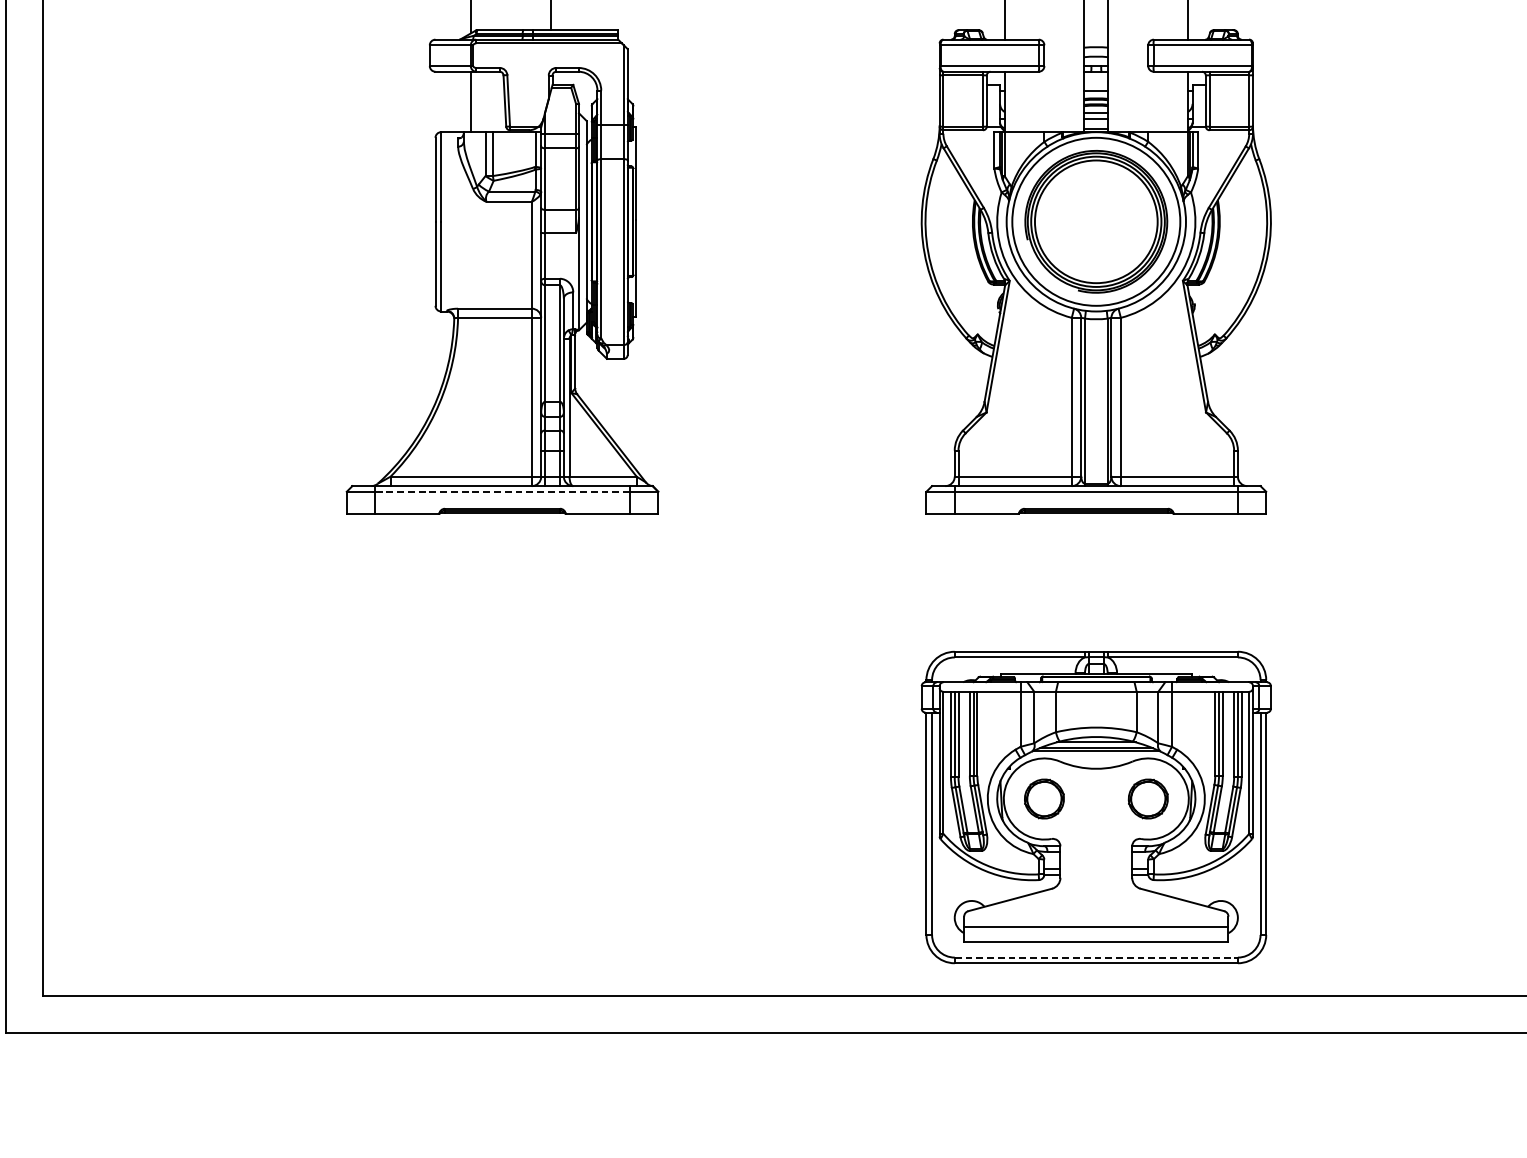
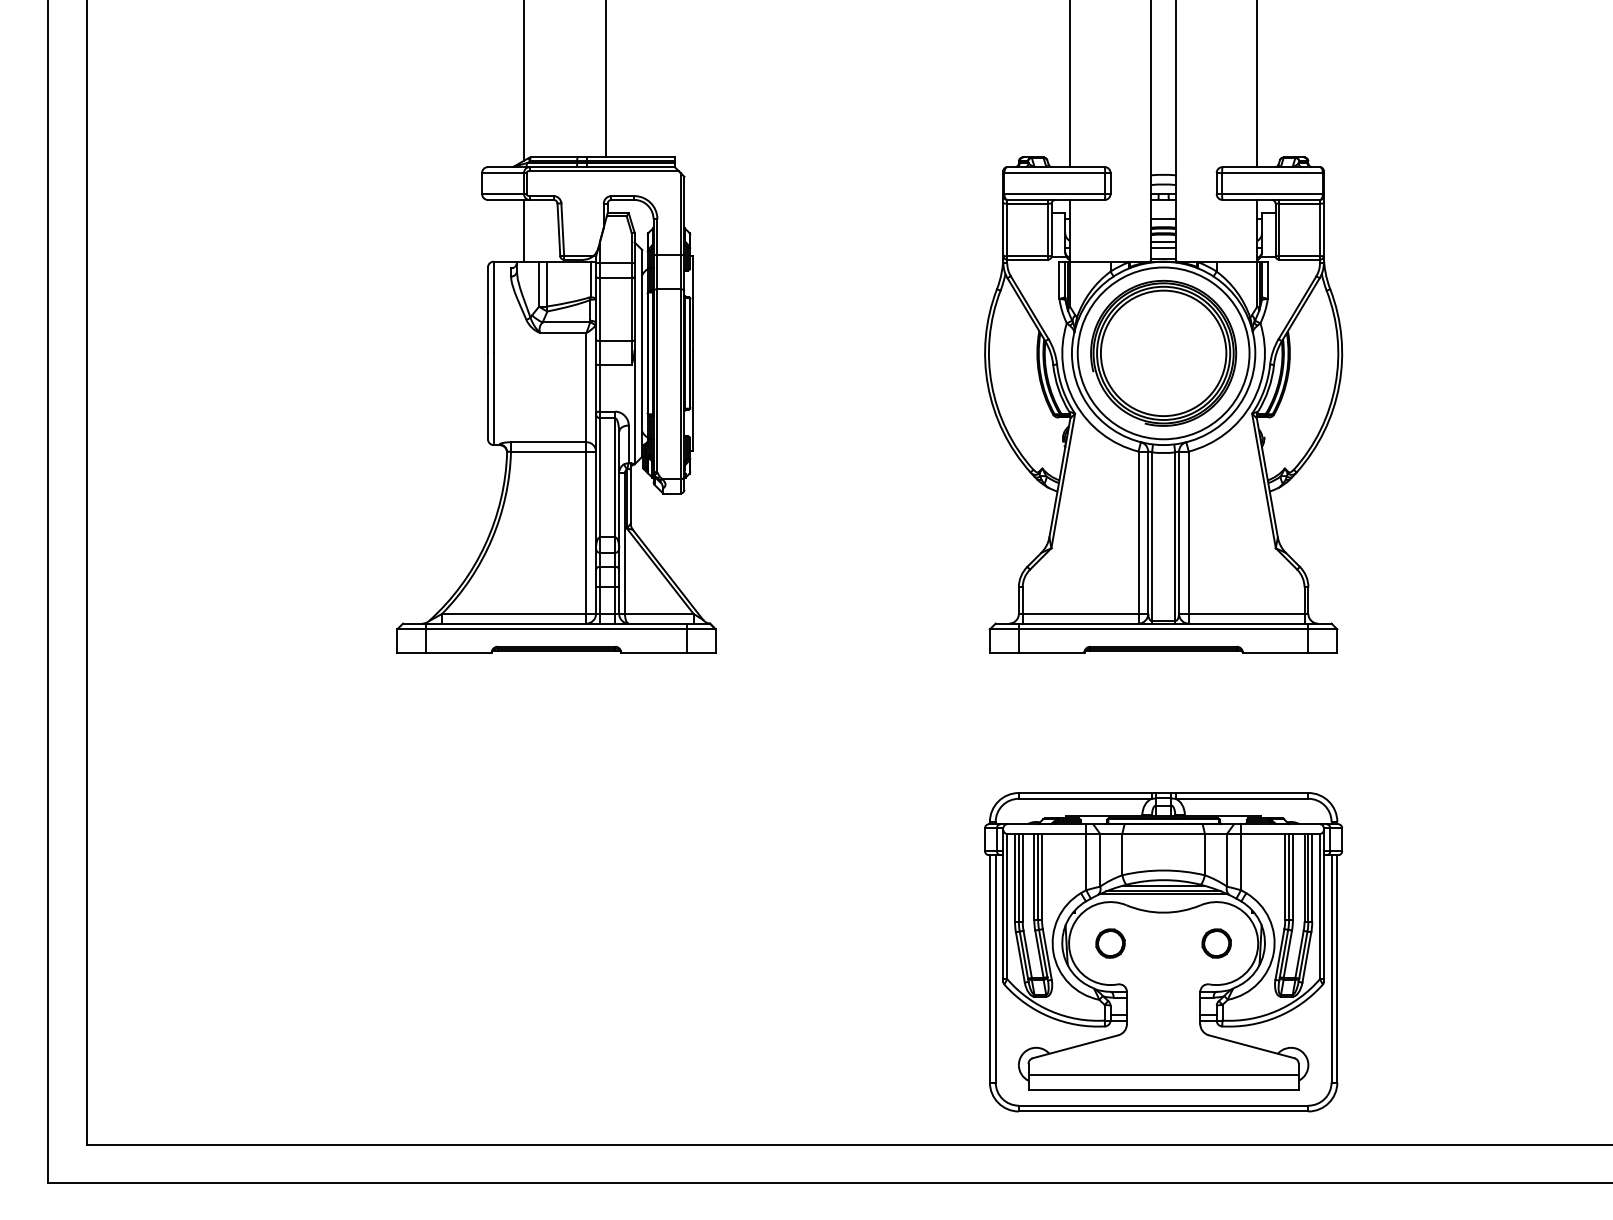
line: (501, 491) -> (555, 629), dashed -> solid
part: (1044, 798) -> (1110, 943), size x0.71
part: (1148, 798) -> (1216, 943), size x0.71
line: (1096, 957) -> (1163, 1105), dashed -> solid

